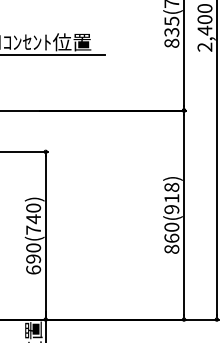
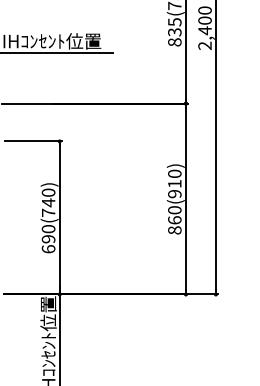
text: (171, 187) -> (174, 173), 860(918) -> 860(910)

